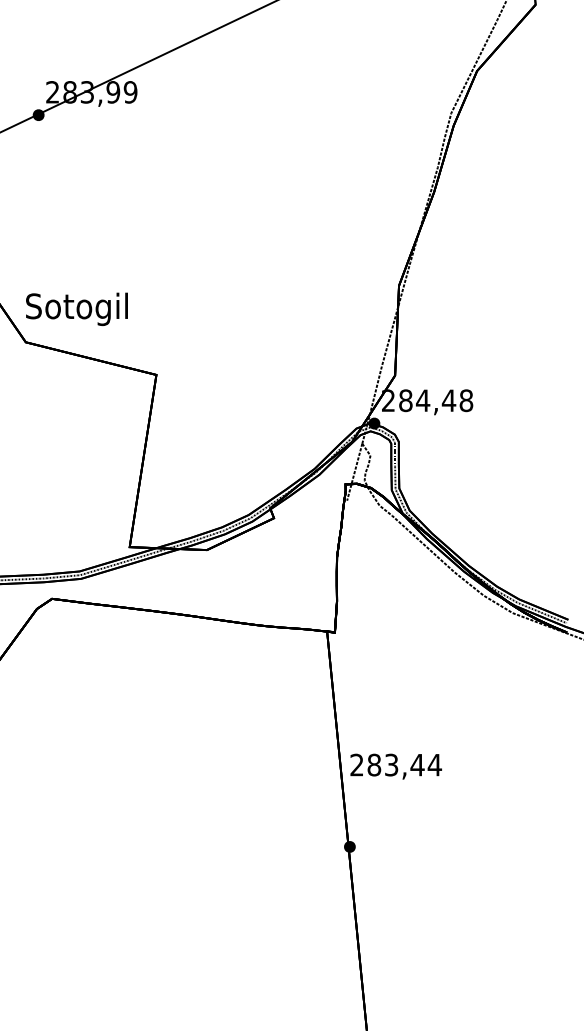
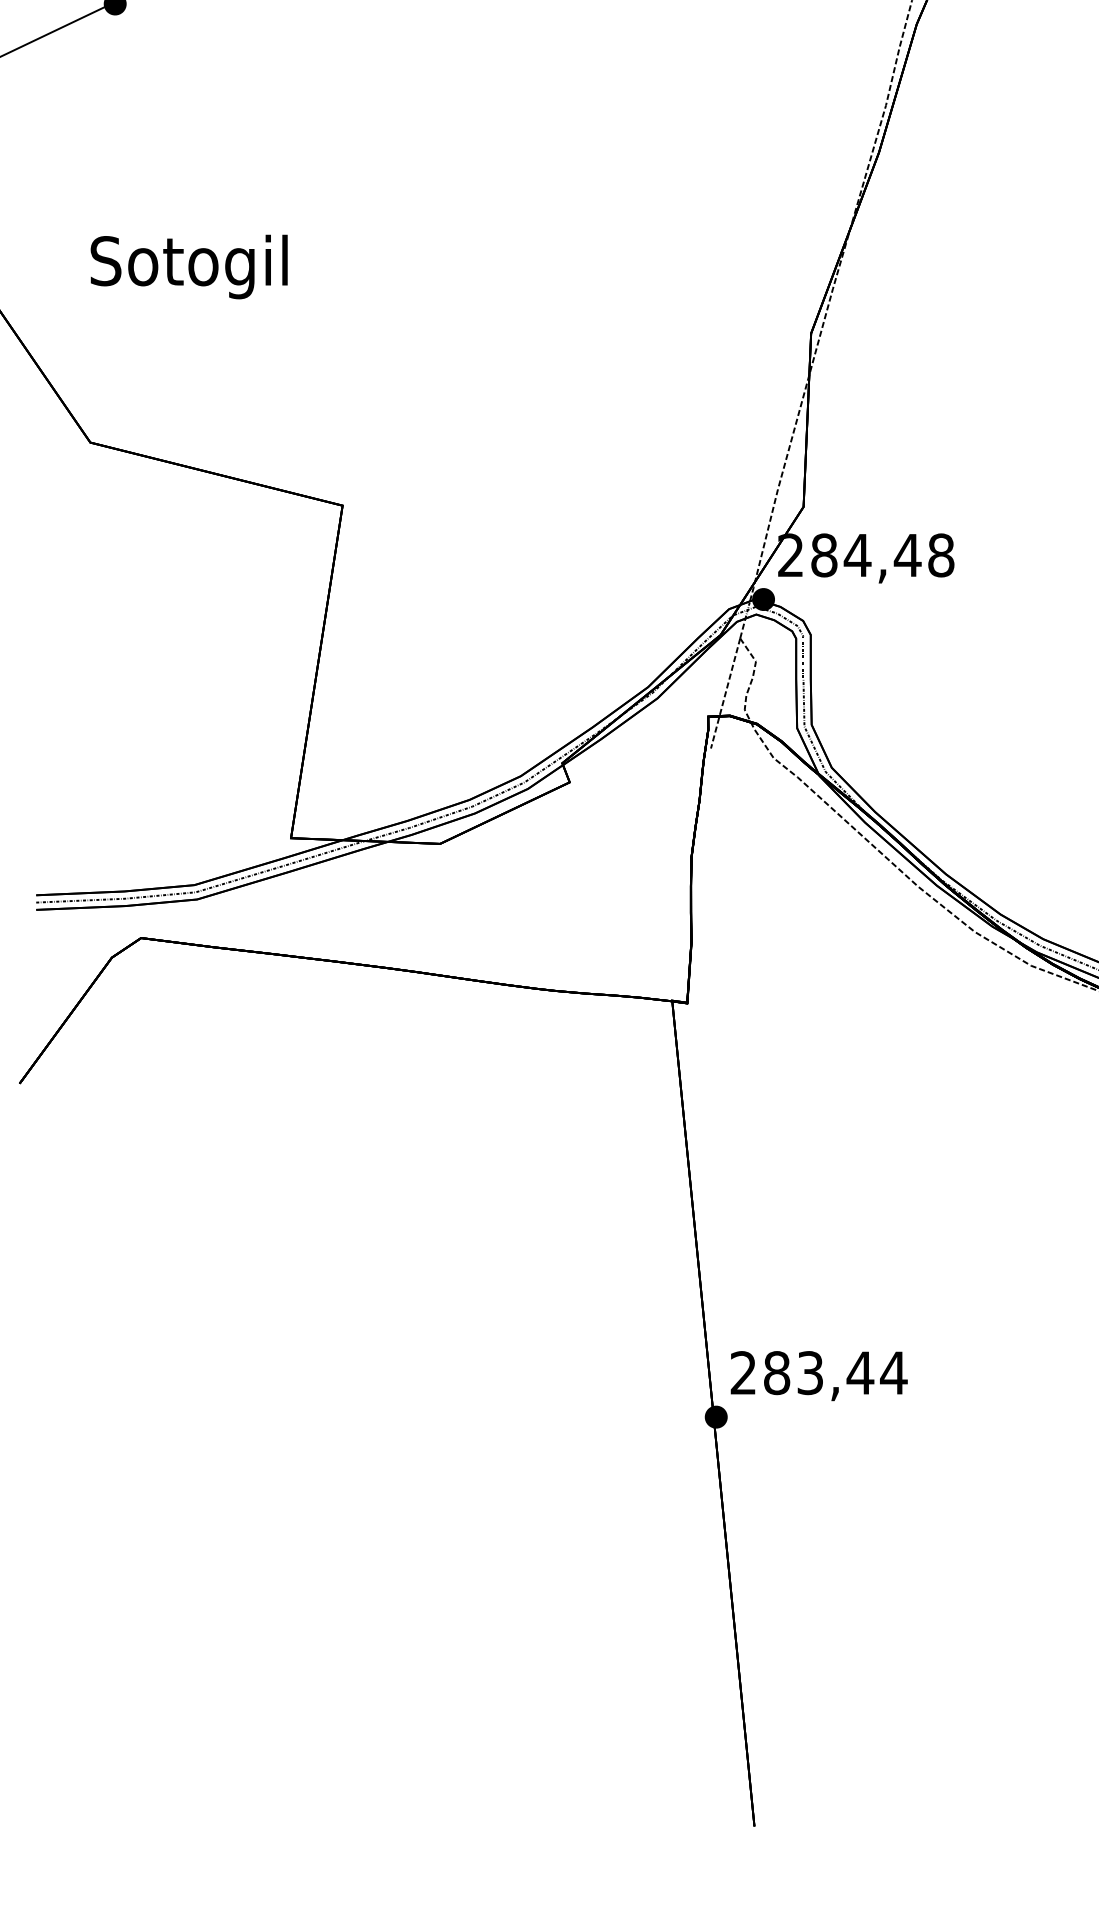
text: (76, 308) -> (188, 265), moved
text: (395, 766) -> (817, 1375), moved

